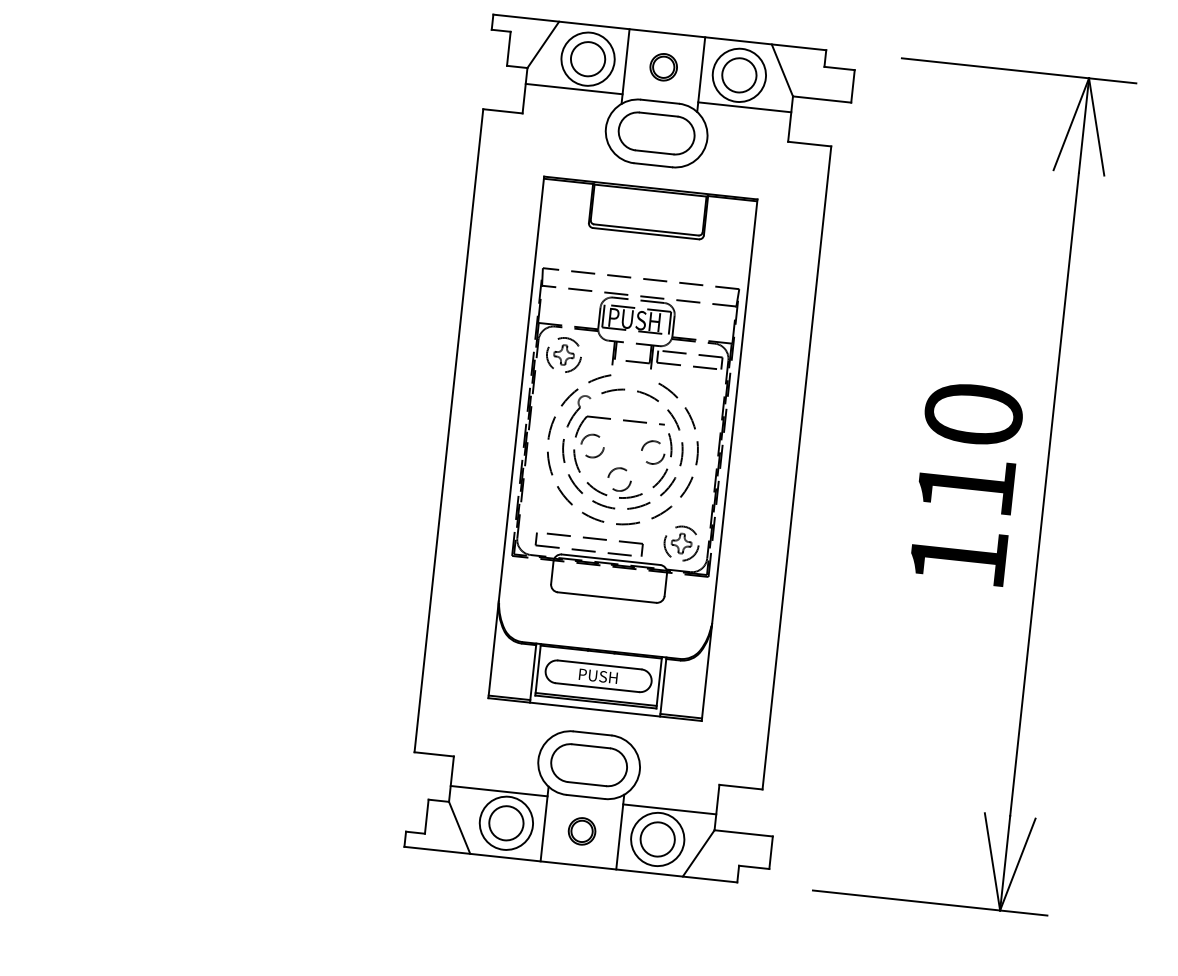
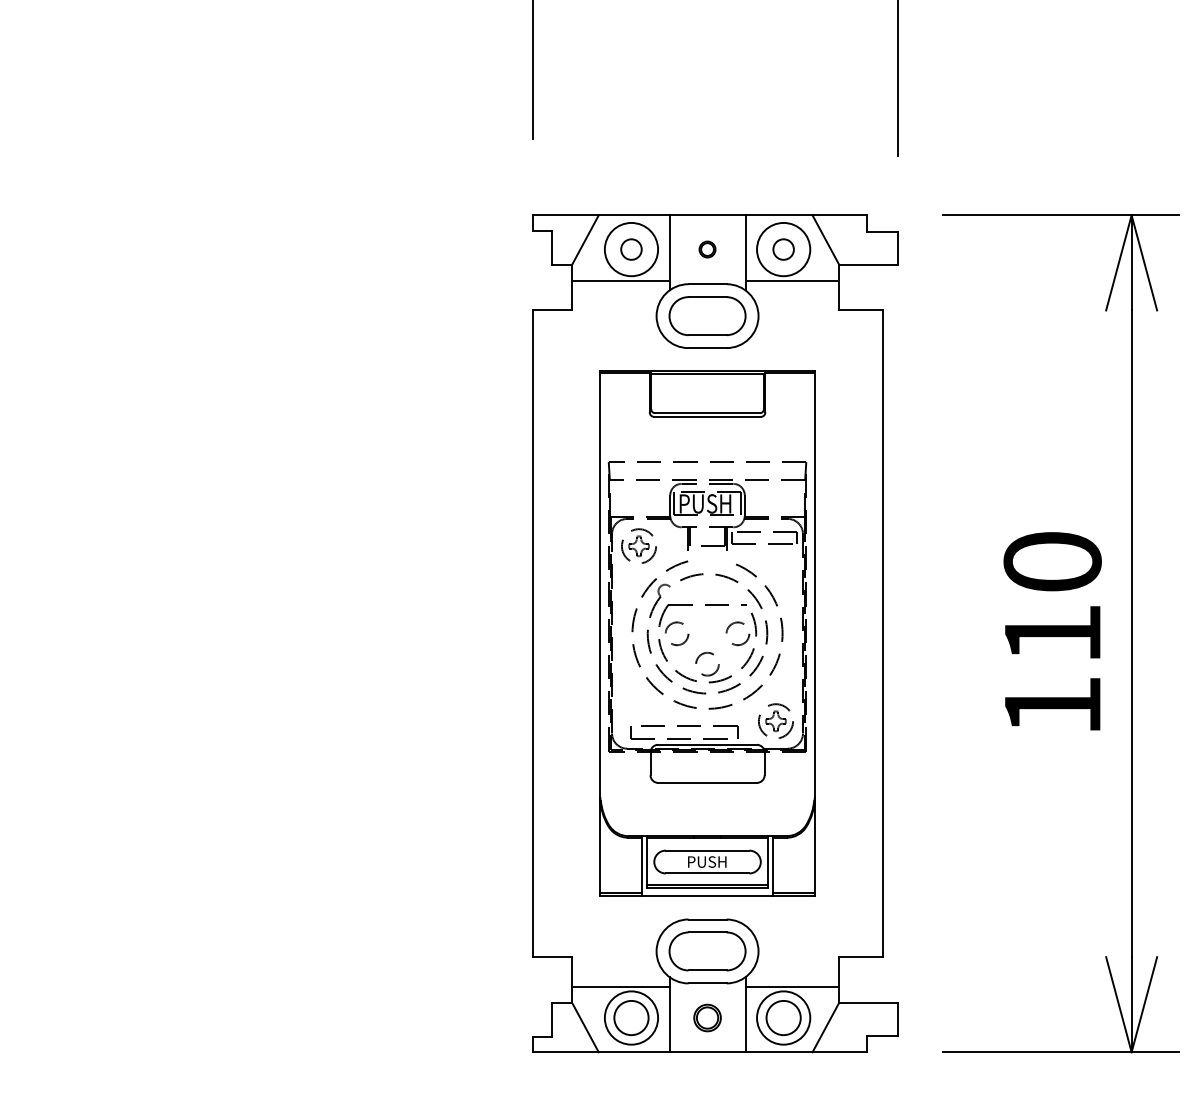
circle: (588, 59) -> (631, 249), size x0.6
part: (663, 67) -> (707, 249), size x0.6
circle: (739, 75) -> (783, 249), size x0.6

